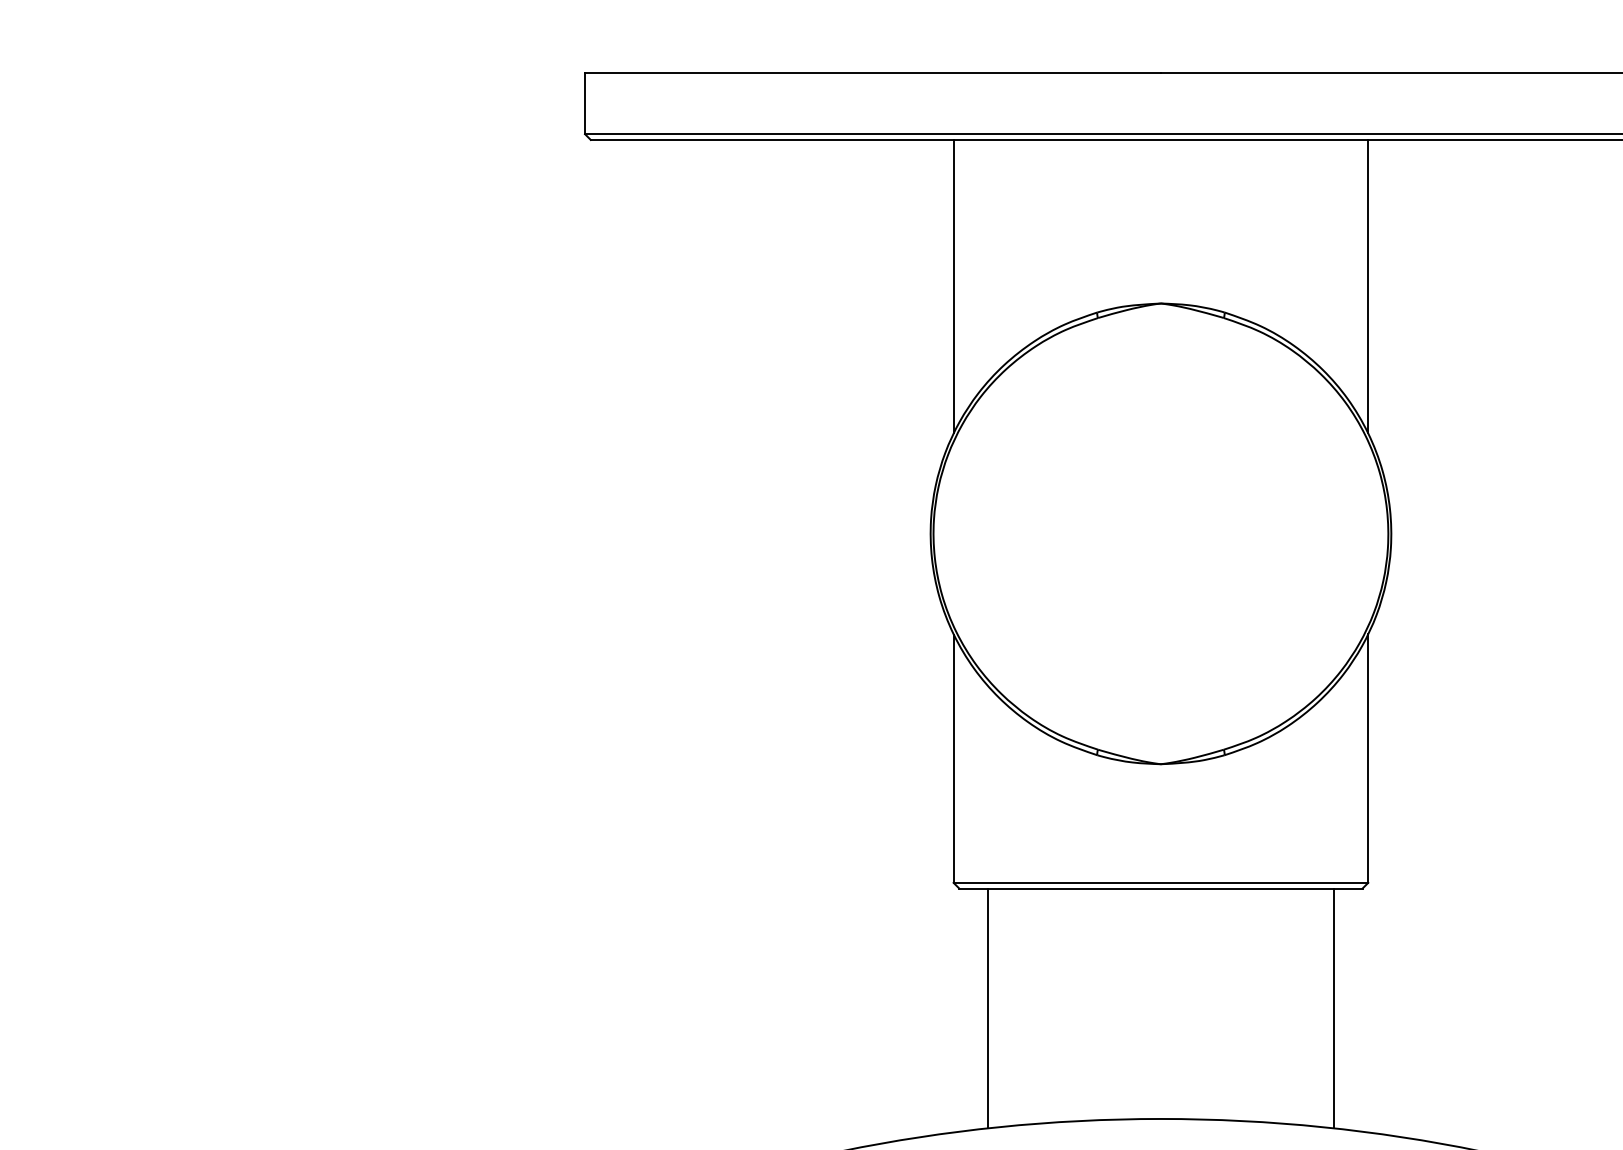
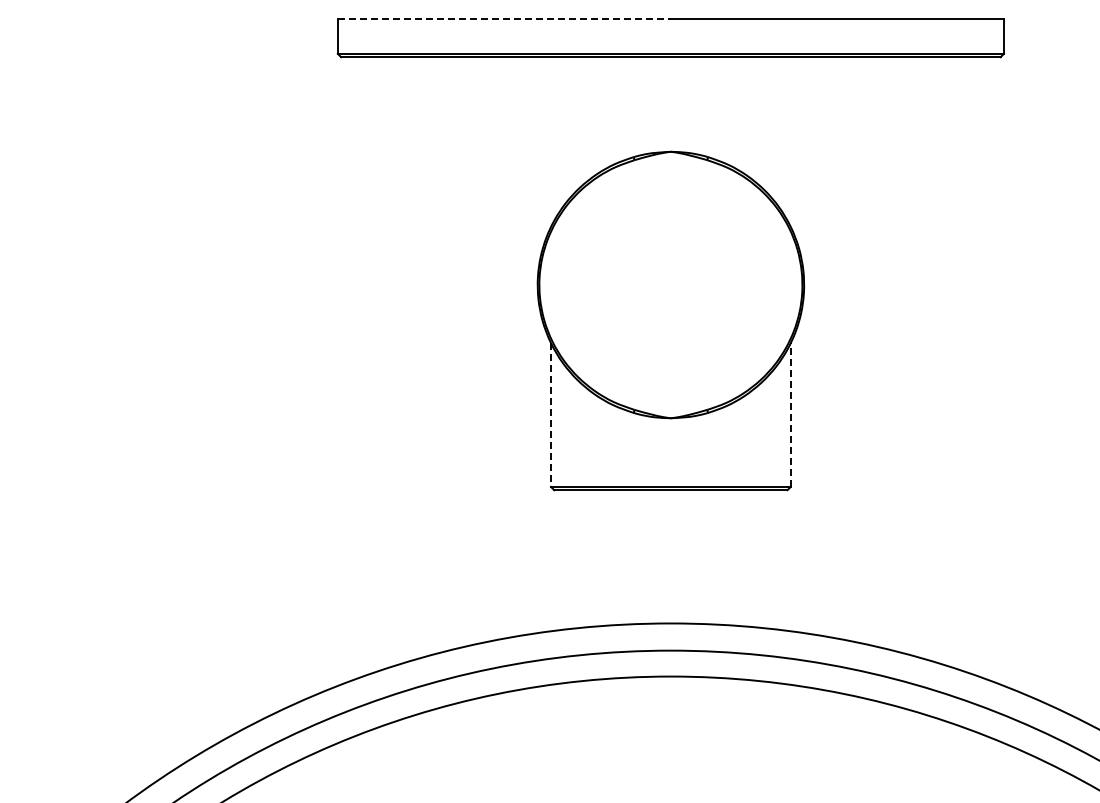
line: (873, 73) -> (504, 18), solid -> dashed
line: (952, 285) -> (550, 141), removed
line: (1367, 285) -> (790, 141), removed
line: (952, 759) -> (550, 415), solid -> dashed
line: (1367, 759) -> (790, 415), solid -> dashed
line: (987, 1008) -> (570, 559), removed
line: (1333, 1008) -> (770, 559), removed

